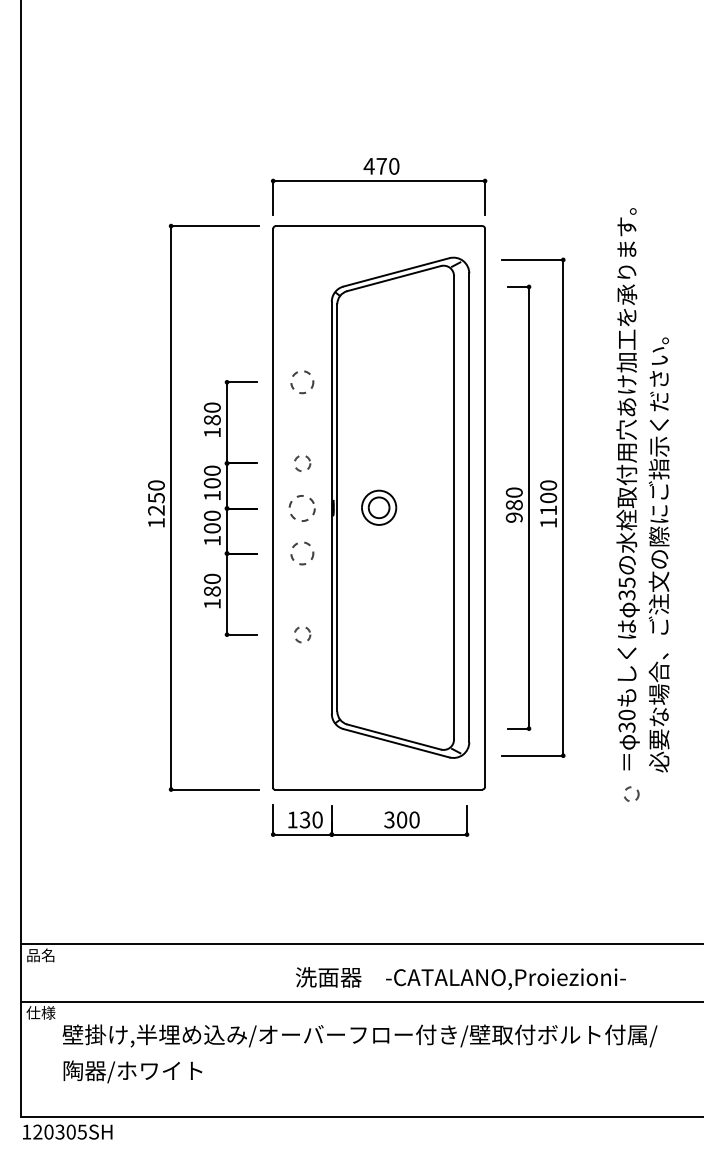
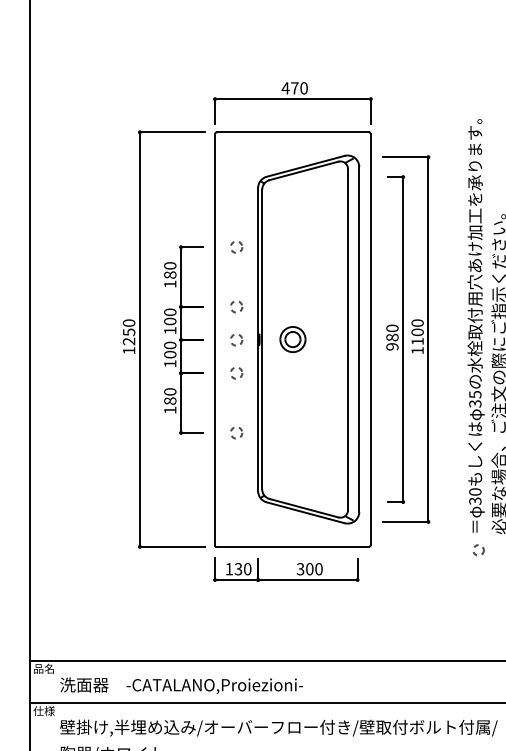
circle: (302, 382) -> (236, 247), size x0.71
circle: (302, 508) -> (236, 340), size x0.62
circle: (302, 553) -> (236, 373), size x0.71
text: (460, 978) -> (181, 685), moved

